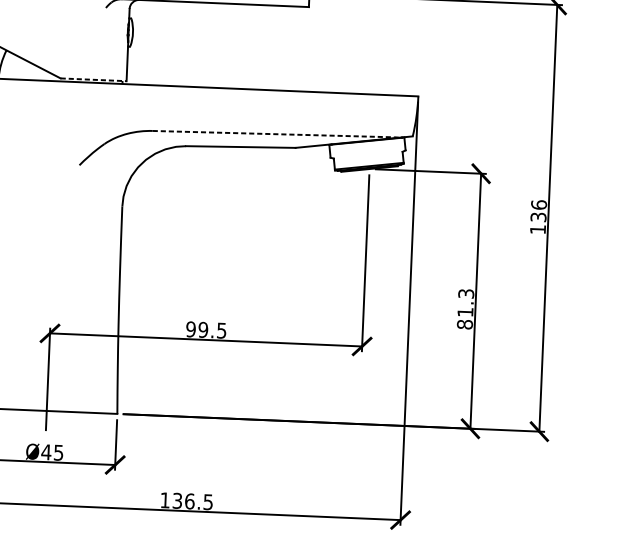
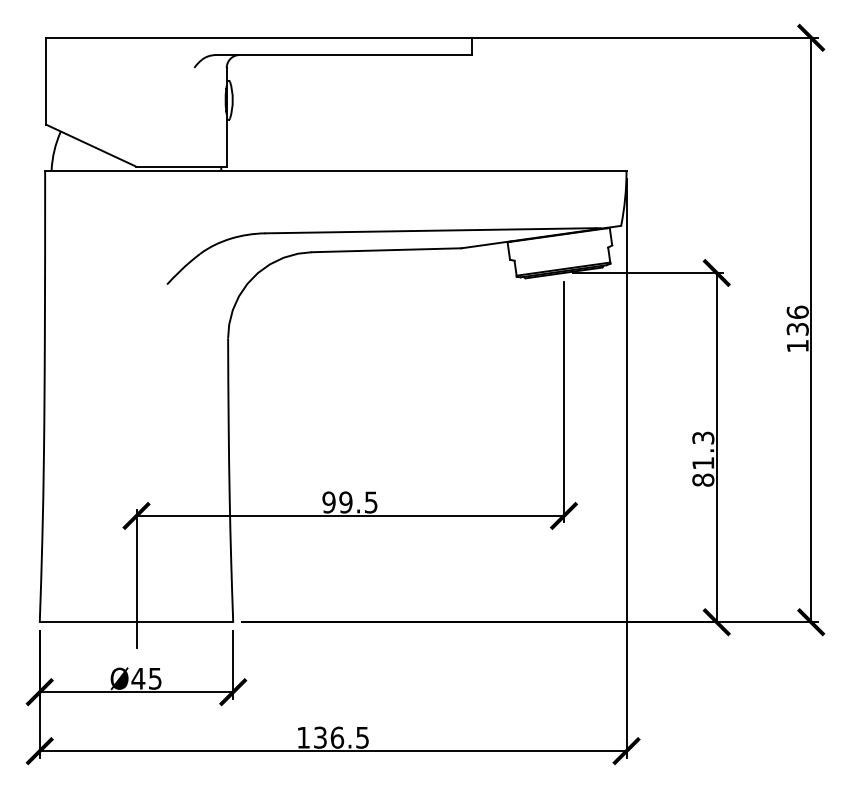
line: (94, 79) -> (182, 166), dashed -> solid
line: (274, 133) -> (431, 230), dashed -> solid

